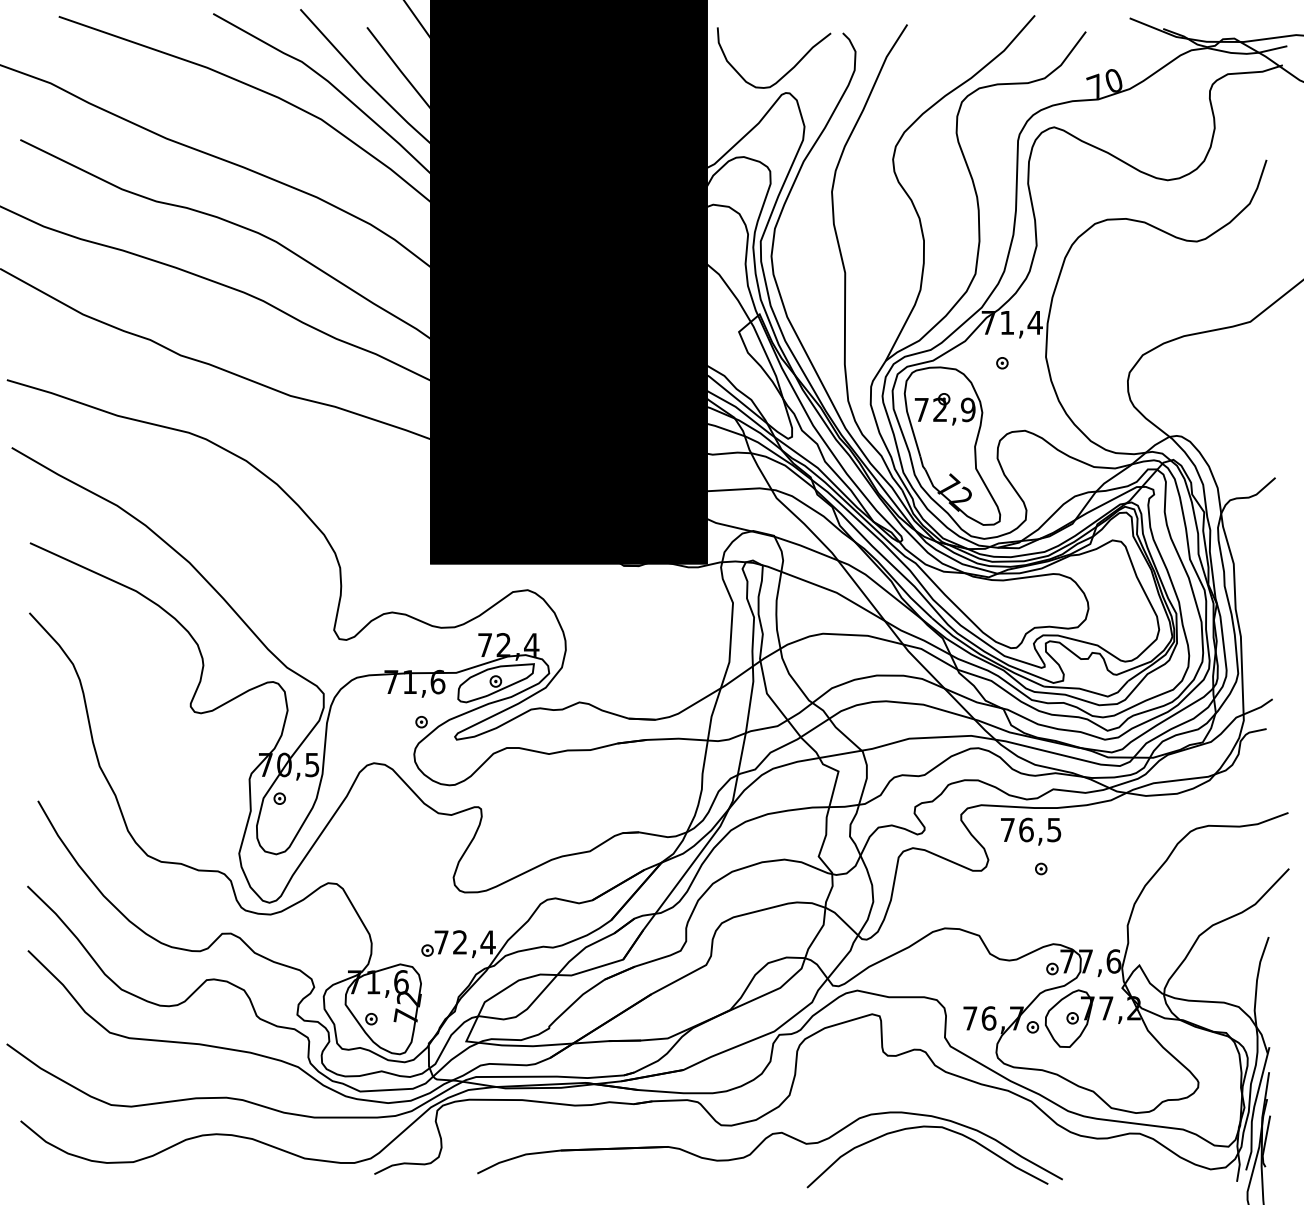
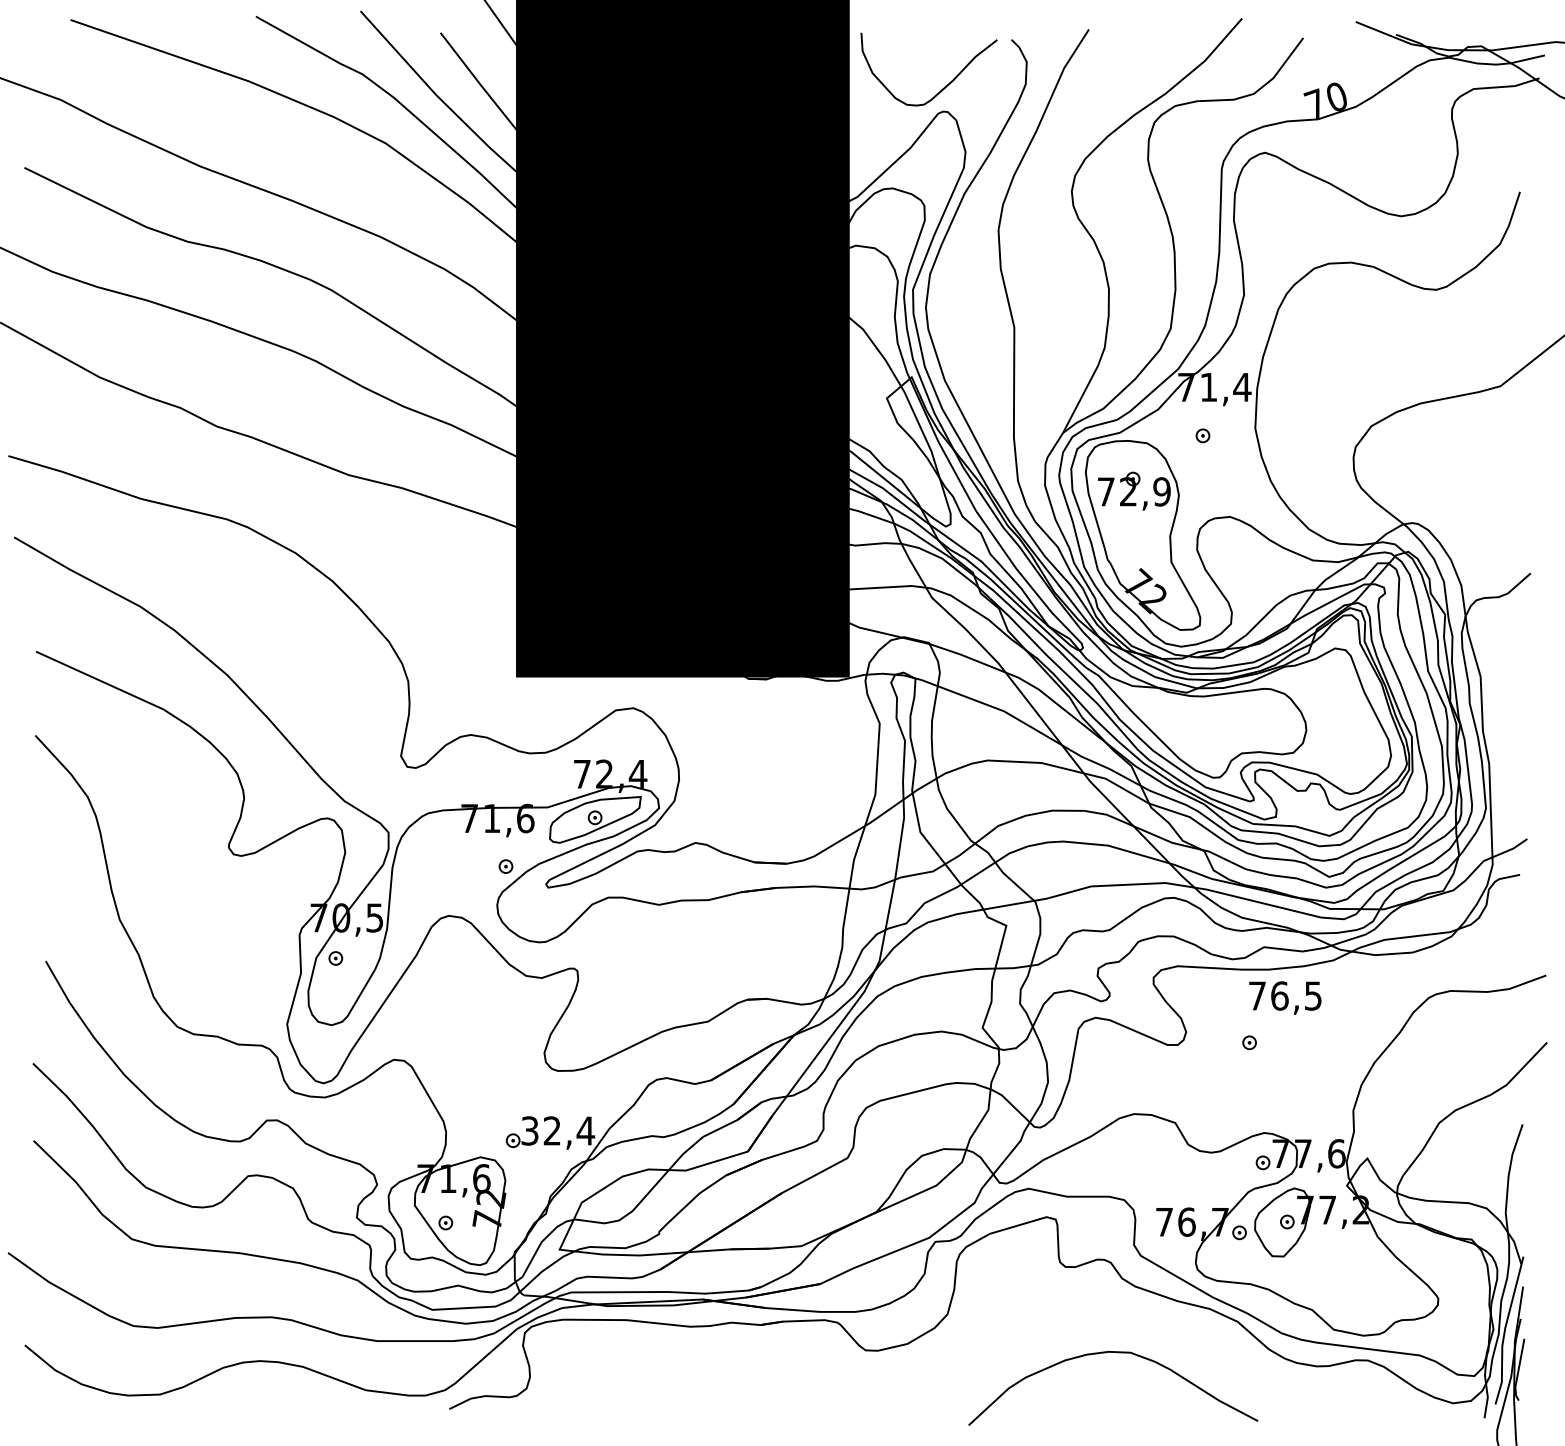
text: (1031, 831) -> (1285, 997), moved
text: (441, 942) -> (529, 1130), 72,4 -> 32,4
part: (764, 1141) -> (917, 1369), removed

